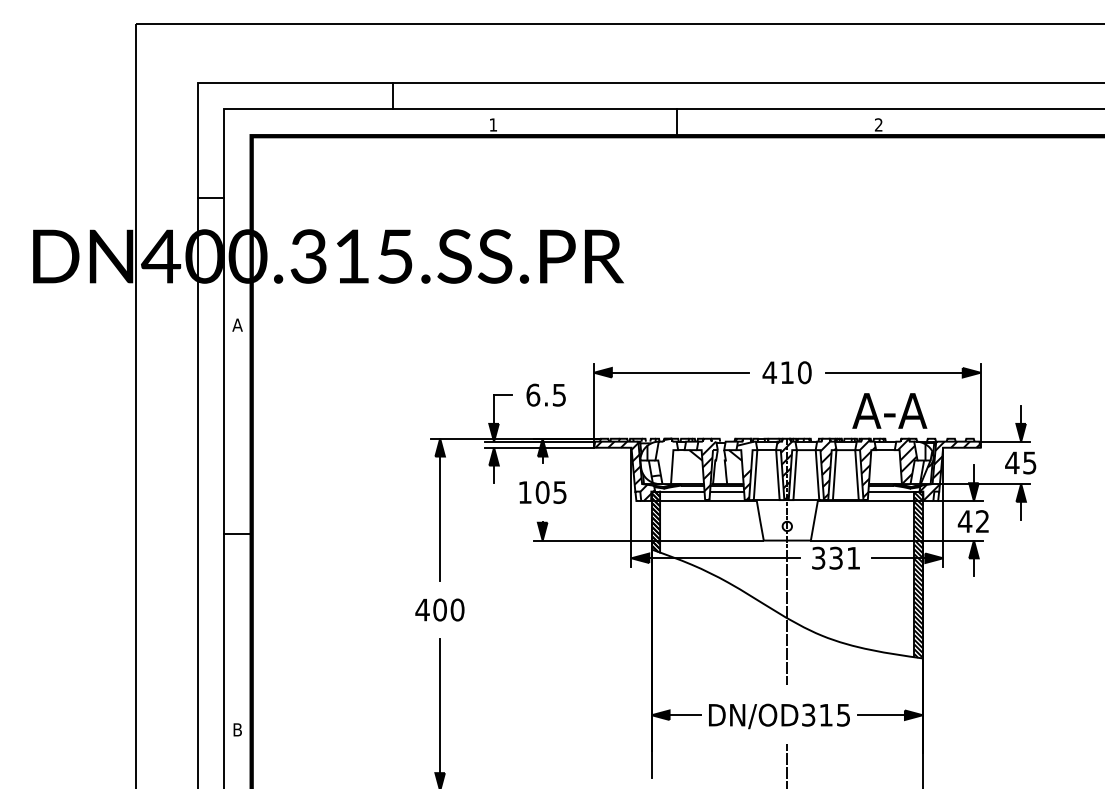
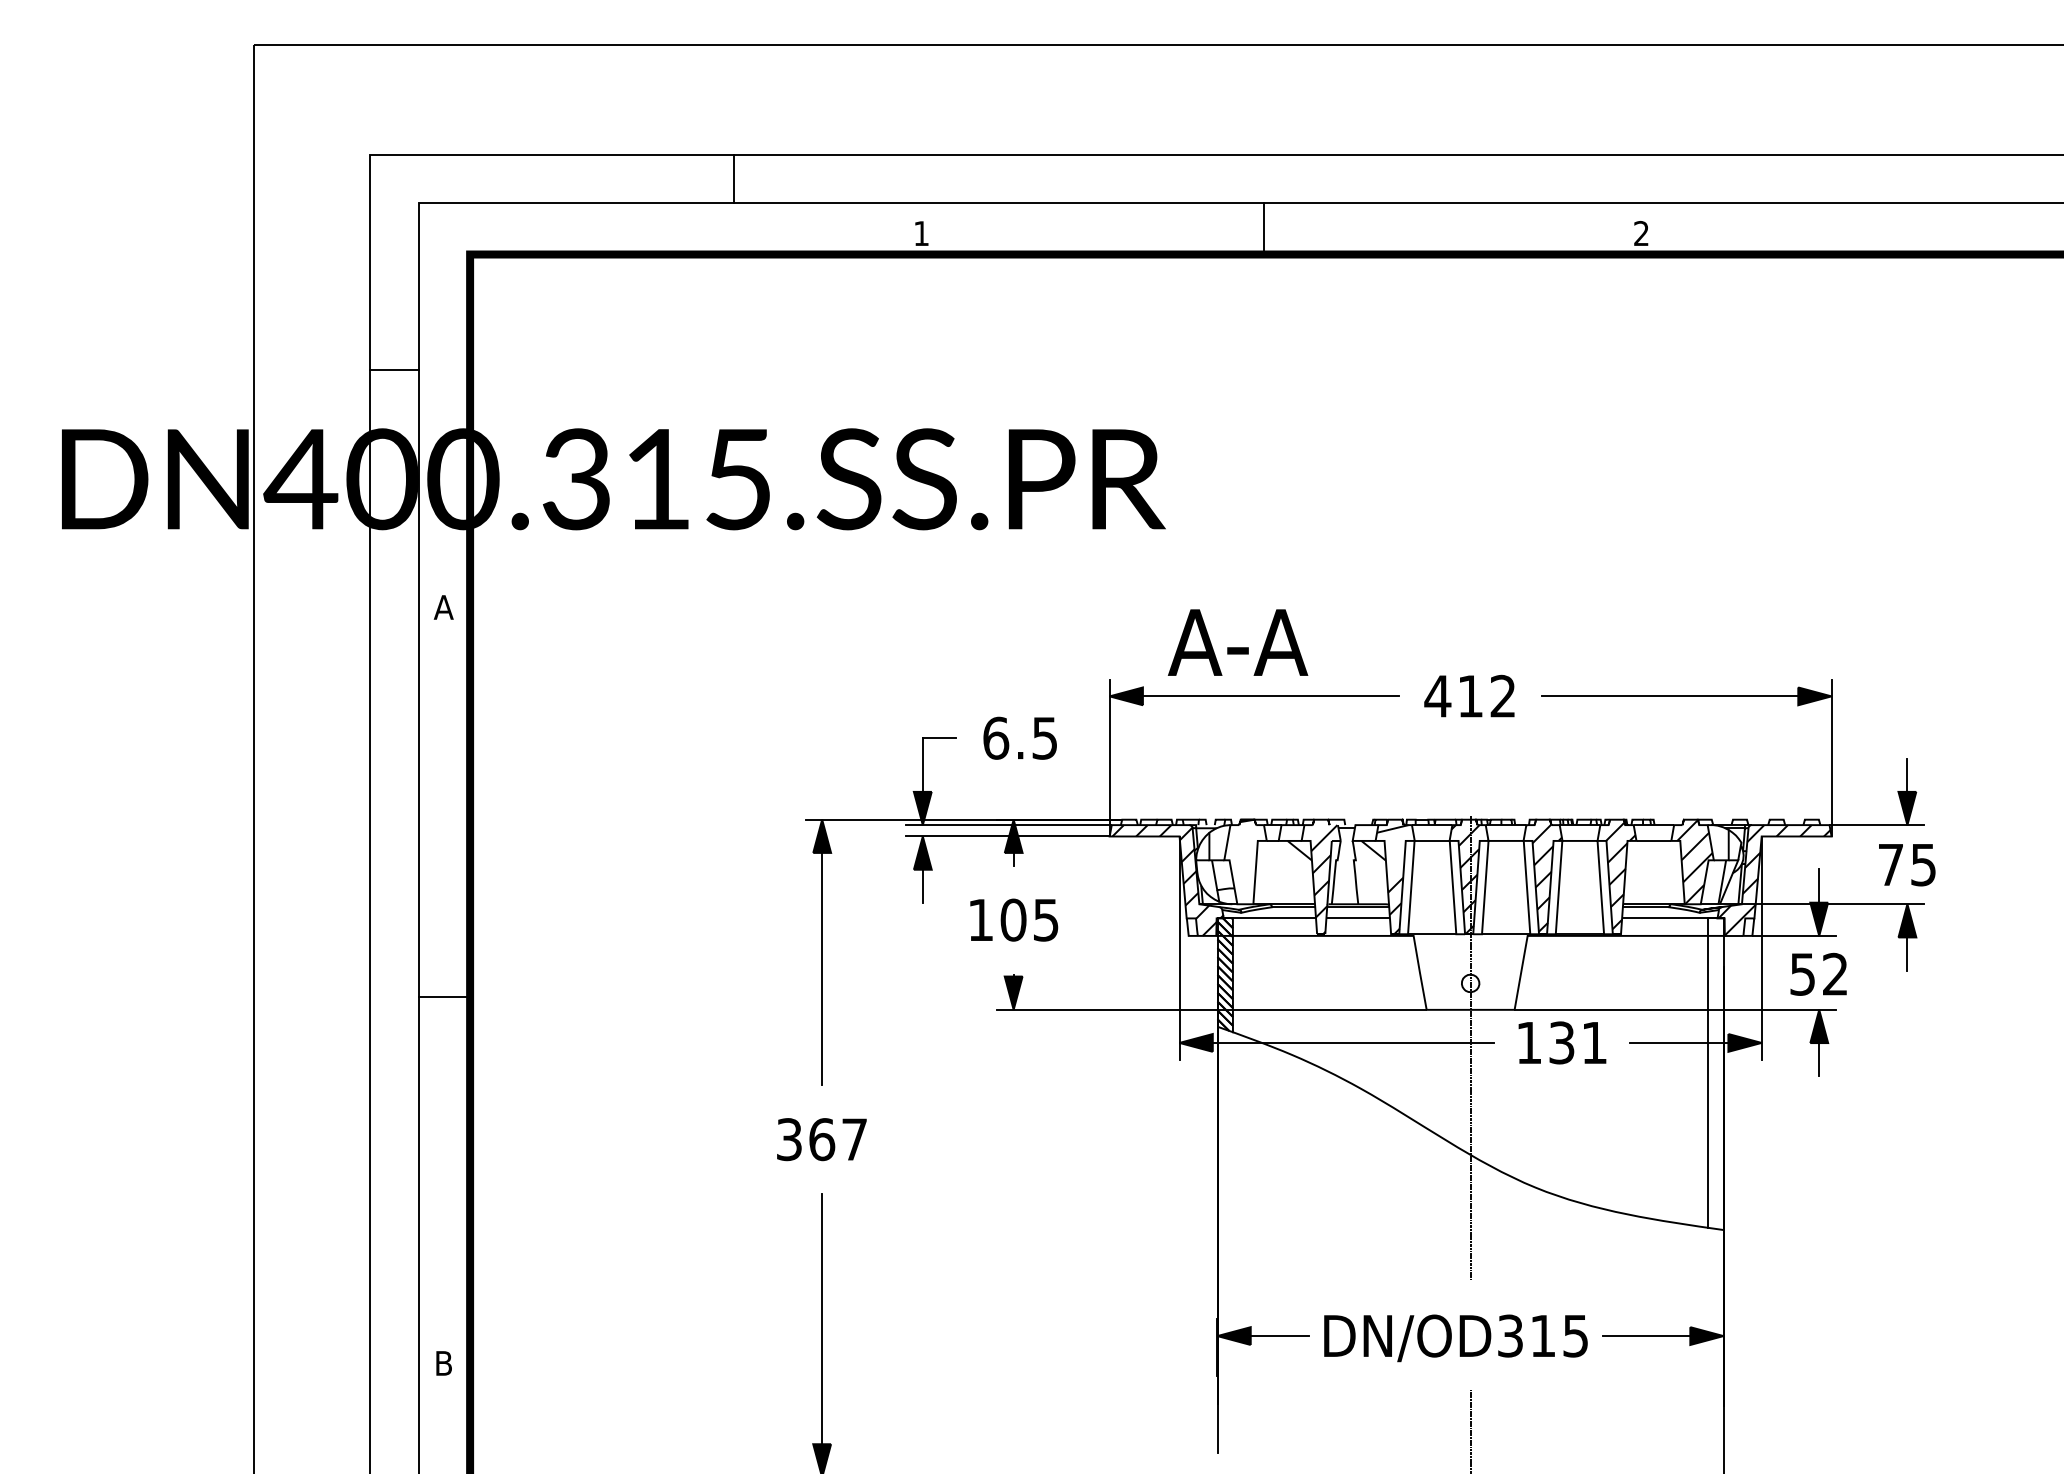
text: (804, 372) -> (1502, 695), 410 -> 412
text: (889, 410) -> (1237, 641), moved
text: (1012, 462) -> (1891, 864), 45 -> 75
text: (964, 521) -> (1801, 974), 42 -> 52
text: (818, 557) -> (1528, 1041), 331 -> 131
hatch: (918, 574) -> (1715, 1073), removed
text: (439, 609) -> (820, 1138), 400 -> 367

